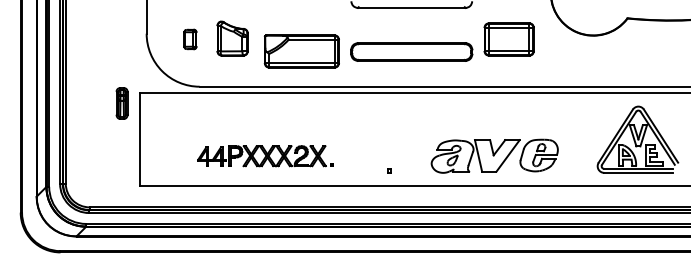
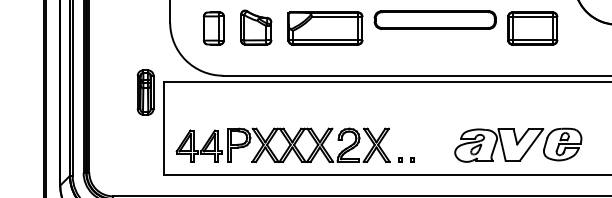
part: (190, 39) -> (214, 28), size x1.67
part: (301, 51) -> (325, 28), moved
part: (411, 51) -> (435, 19), moved
part: (121, 103) -> (145, 92), size x1.43
part: (265, 155) -> (289, 144), size x1.67

